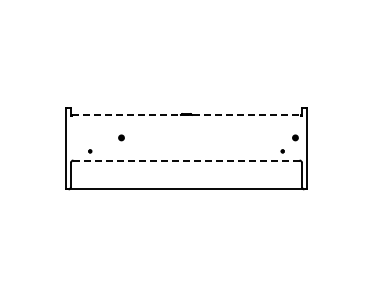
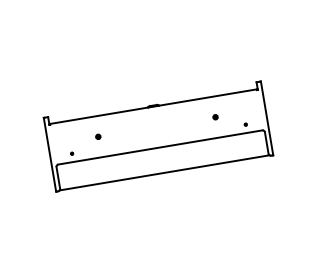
line: (186, 115) -> (153, 106), dashed -> solid
part: (295, 137) -> (215, 116), moved
line: (186, 160) -> (160, 147), dashed -> solid

